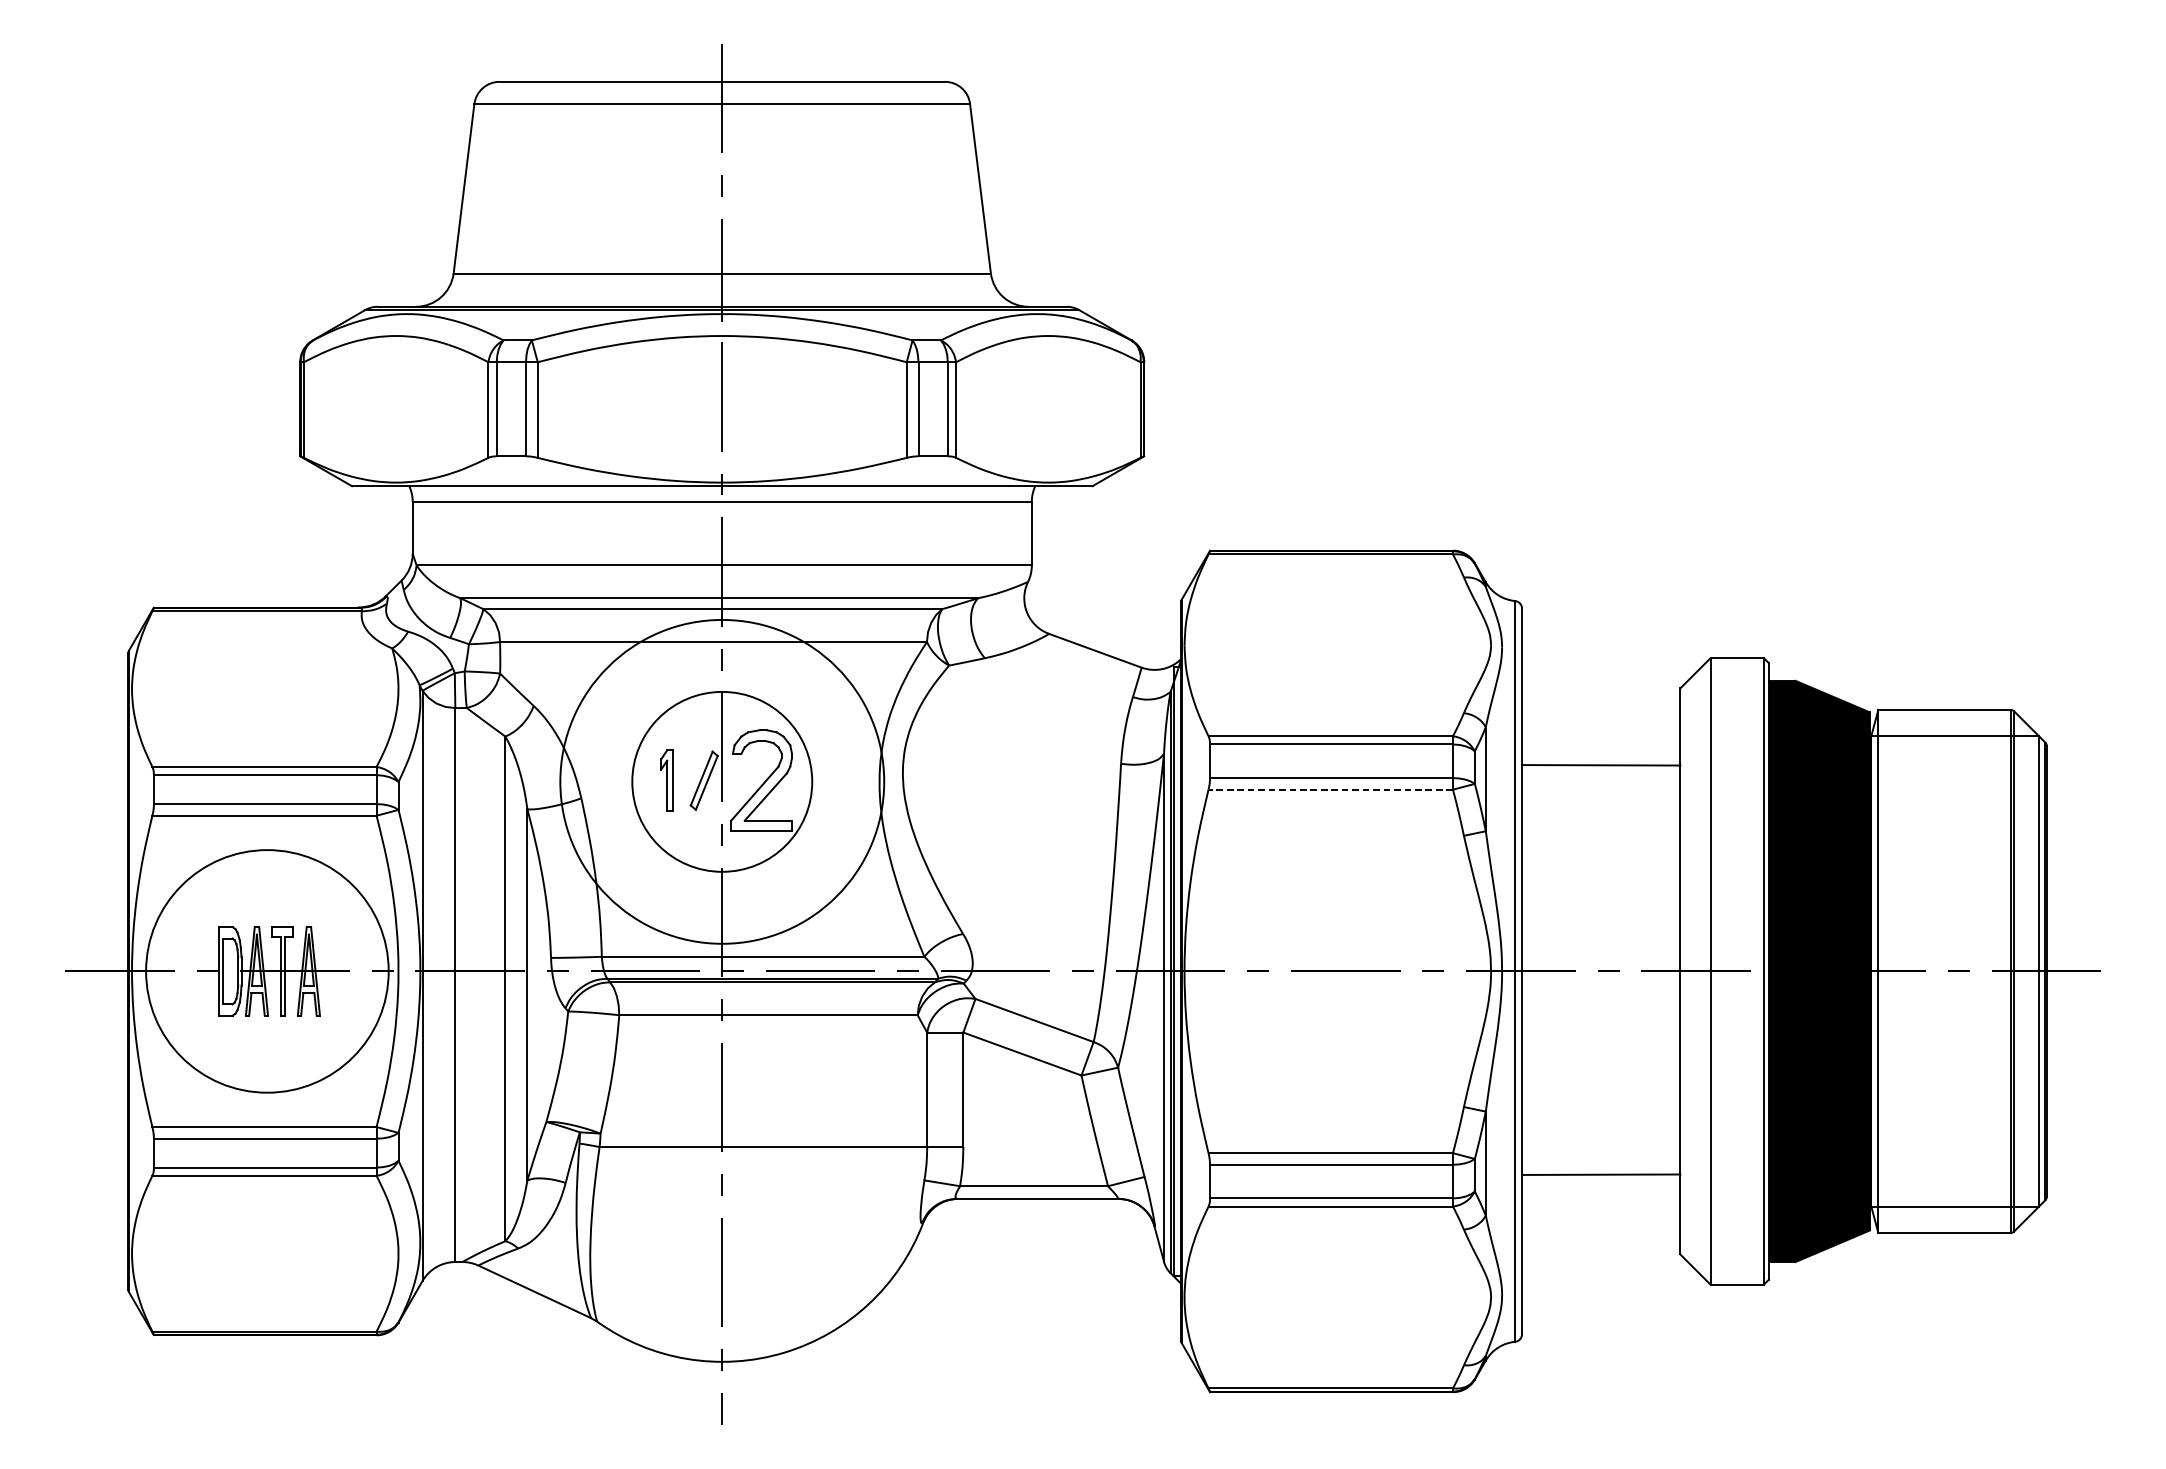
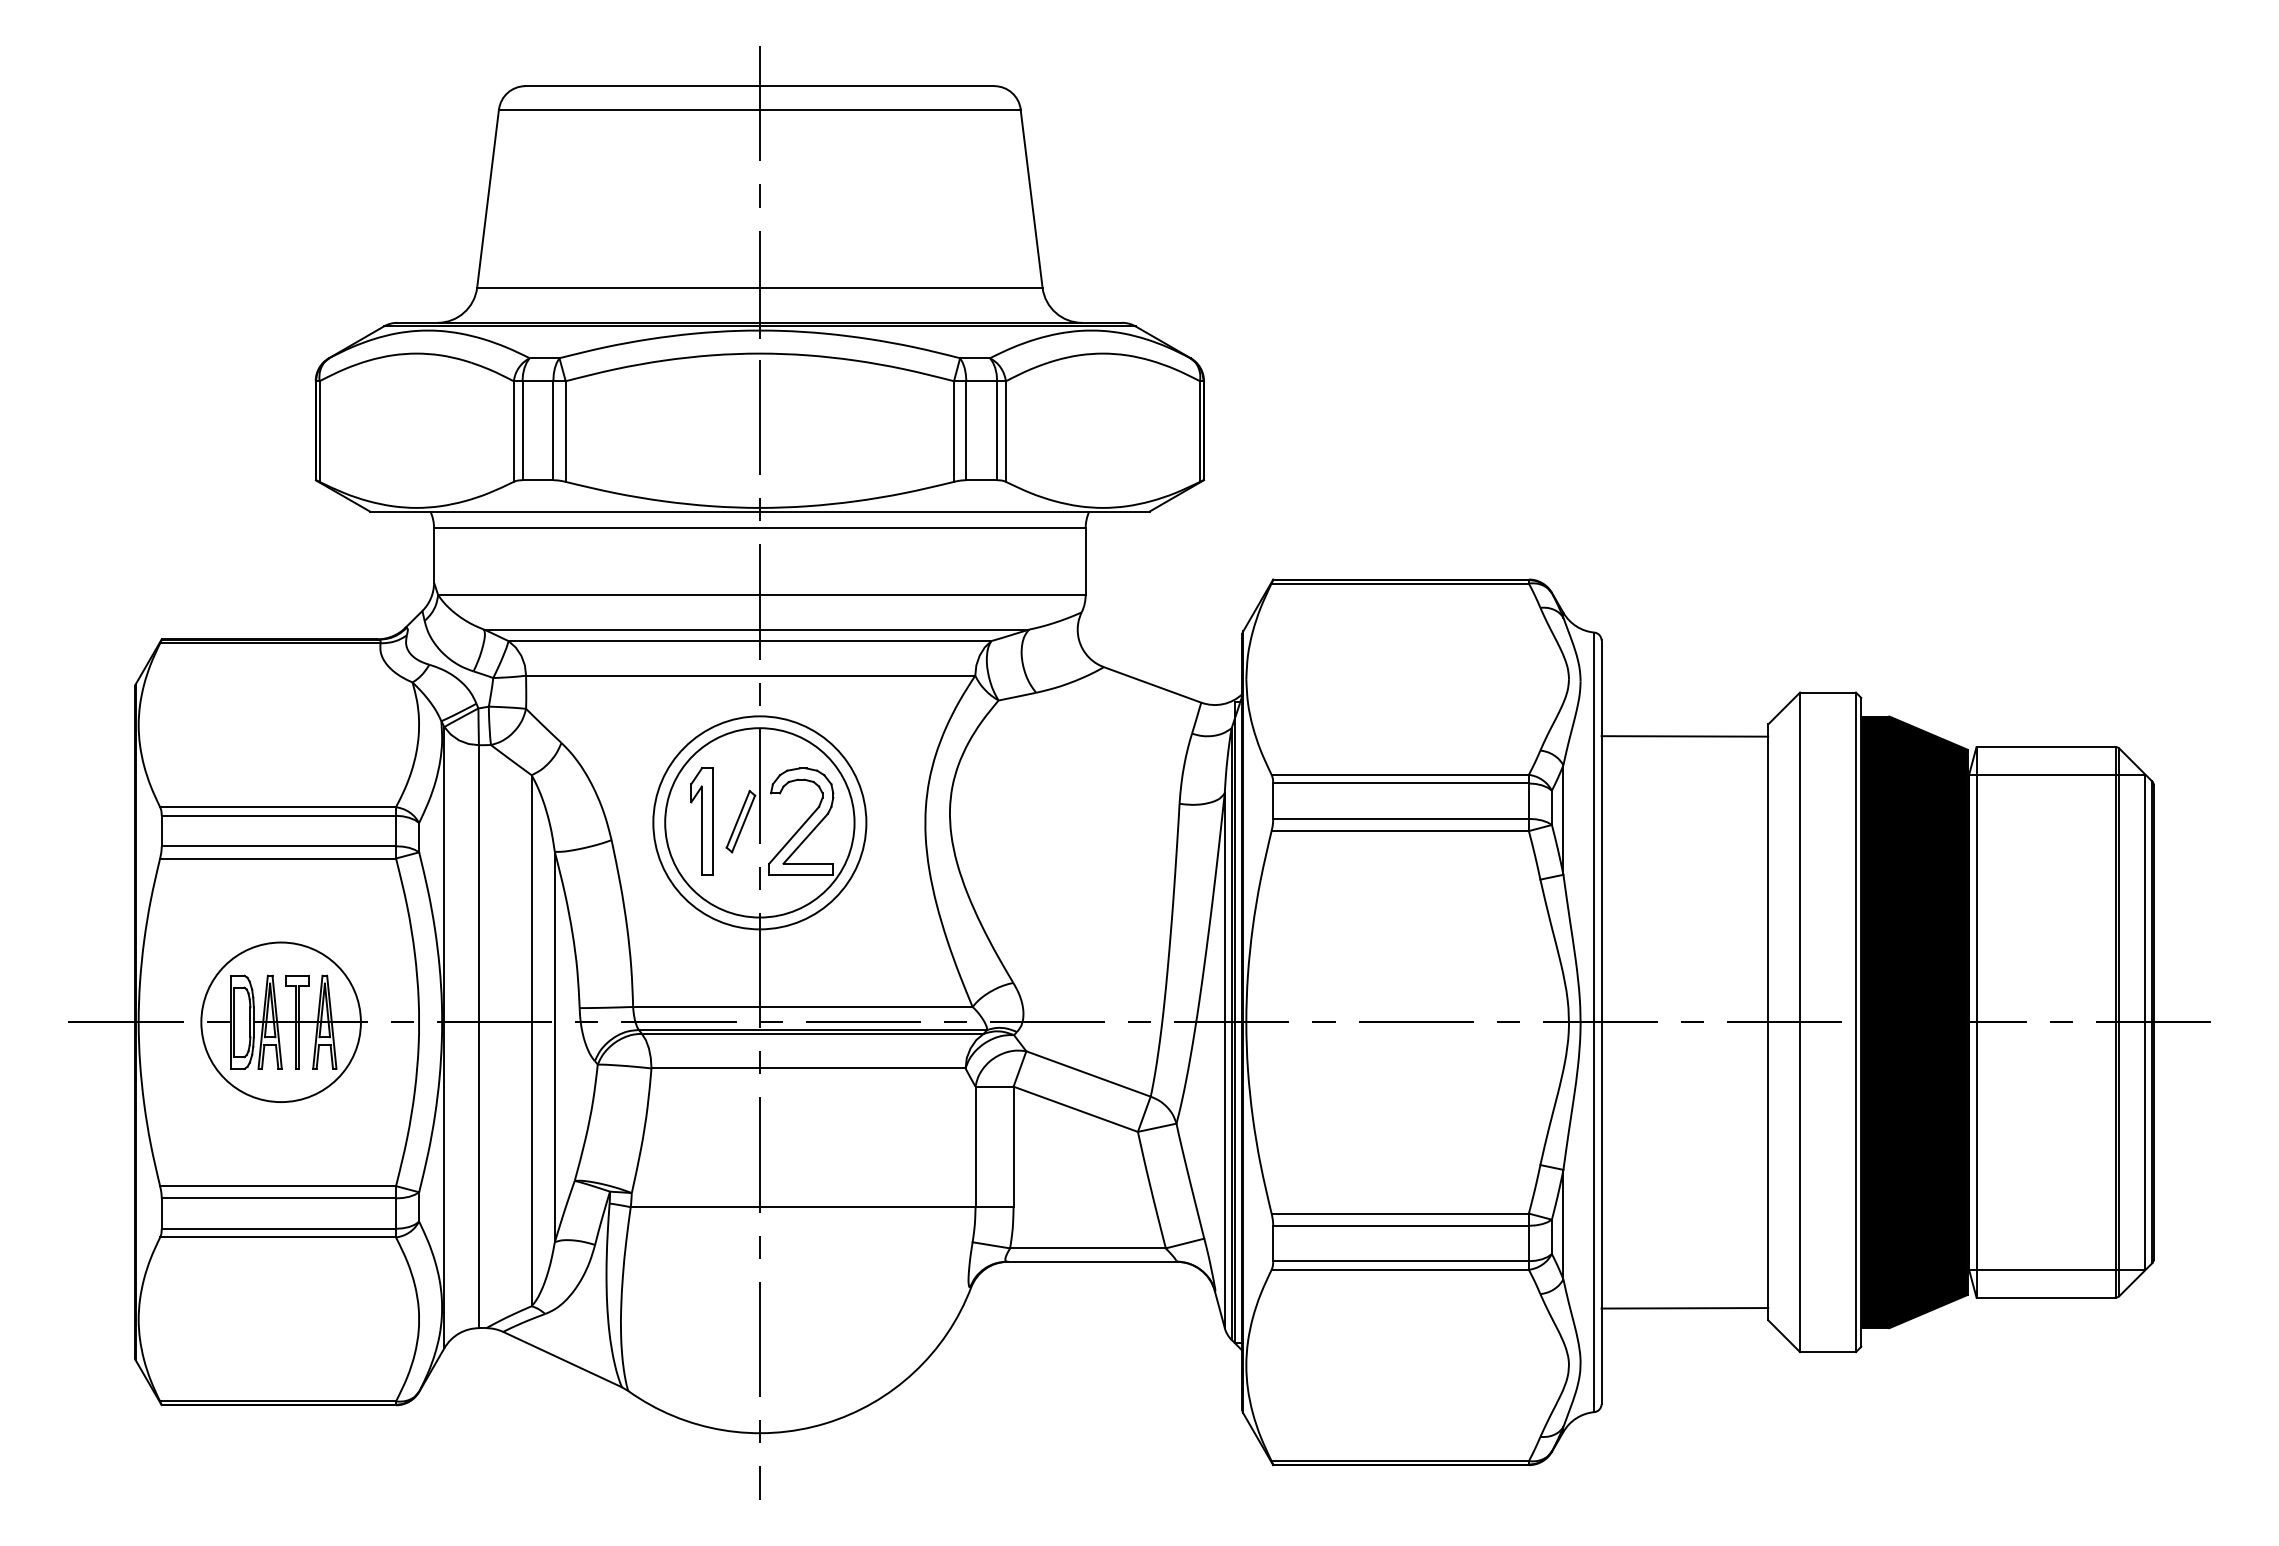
line: (1600, 765) -> (1684, 736), moved
part: (666, 780) -> (701, 821), size x1.67
circle: (721, 781) -> (759, 822), size x0.62
line: (1331, 790) -> (1400, 831), dashed -> solid
circle: (266, 971) -> (280, 1022), size x0.62
line: (1600, 1174) -> (1684, 1308), moved

